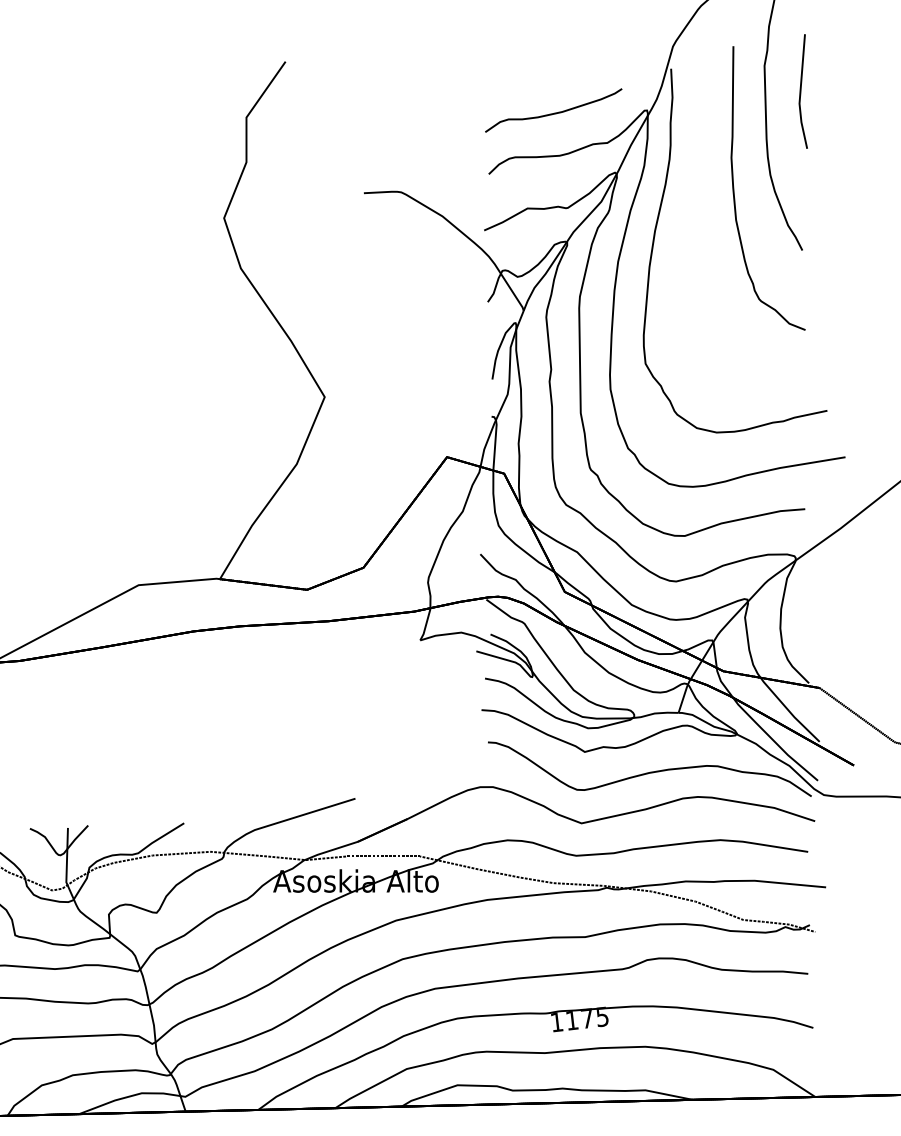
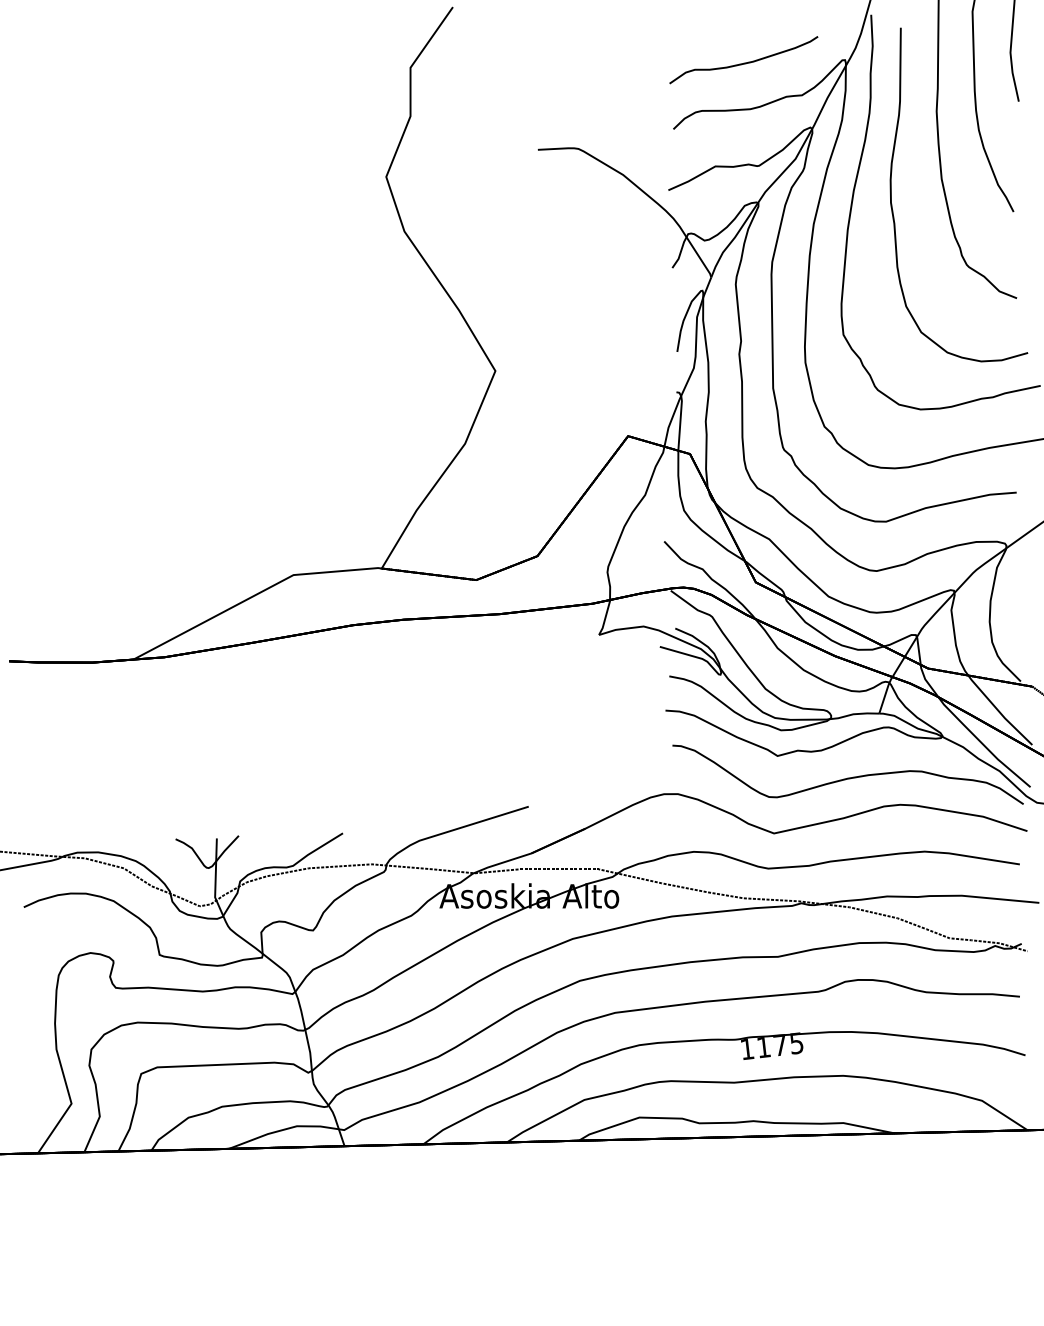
part: (690, 243) -> (892, 204), added

